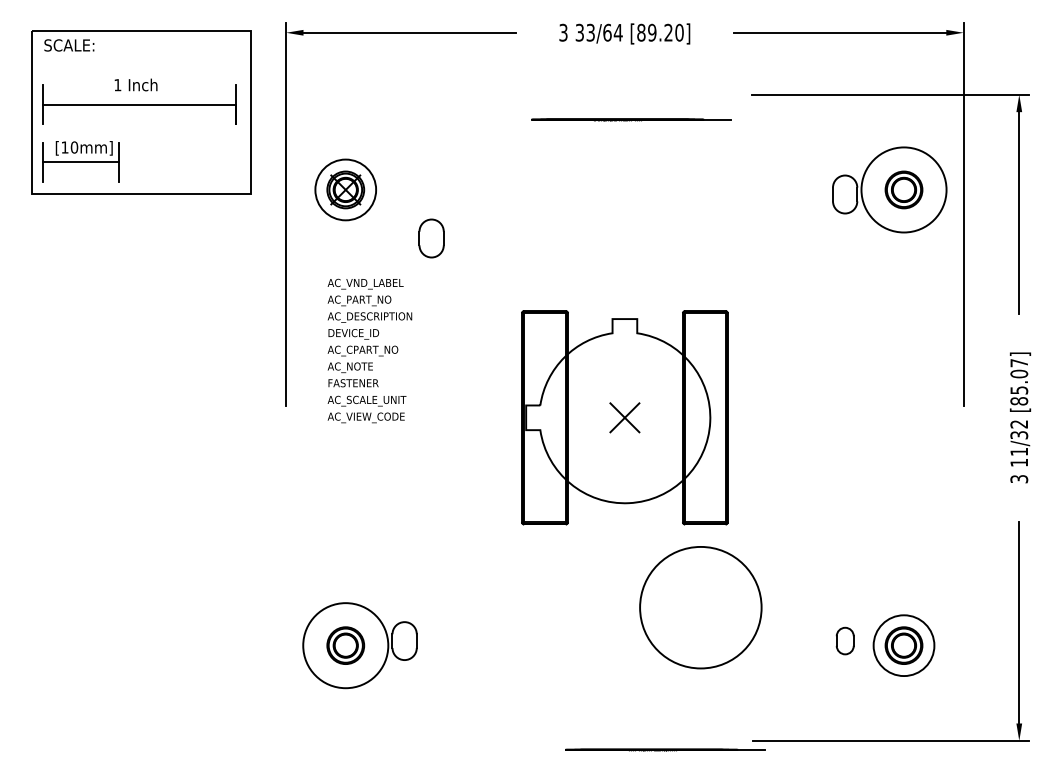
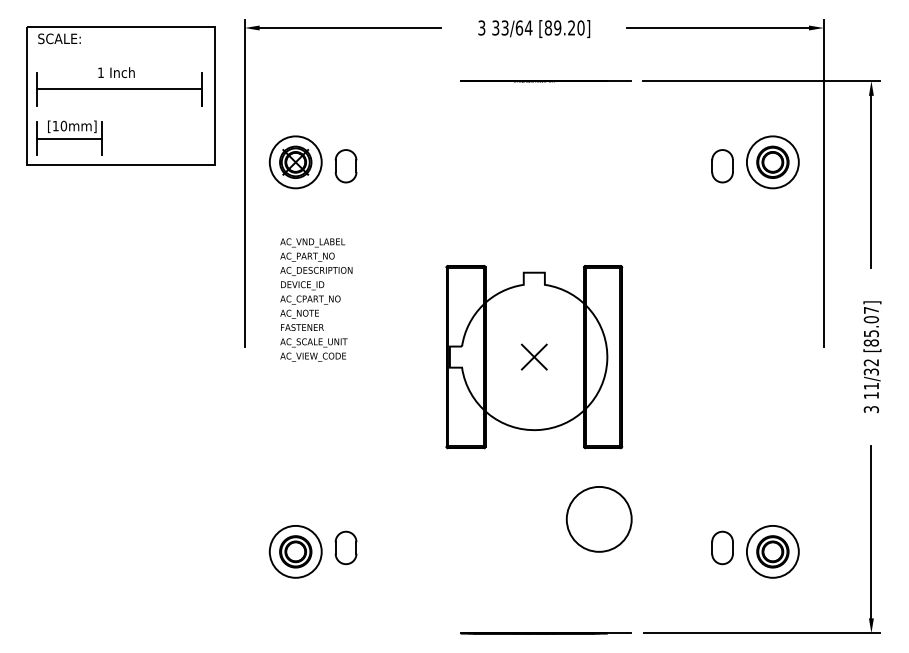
line: (631, 119) -> (545, 80), moved
circle: (903, 189) -> (772, 161), size x0.71
part: (431, 238) -> (345, 166), moved
circle: (700, 607) -> (598, 519), size x0.62
part: (845, 640) -> (722, 547), size x1.43
circle: (345, 645) -> (295, 551), size x0.71
line: (665, 749) -> (545, 632), moved

